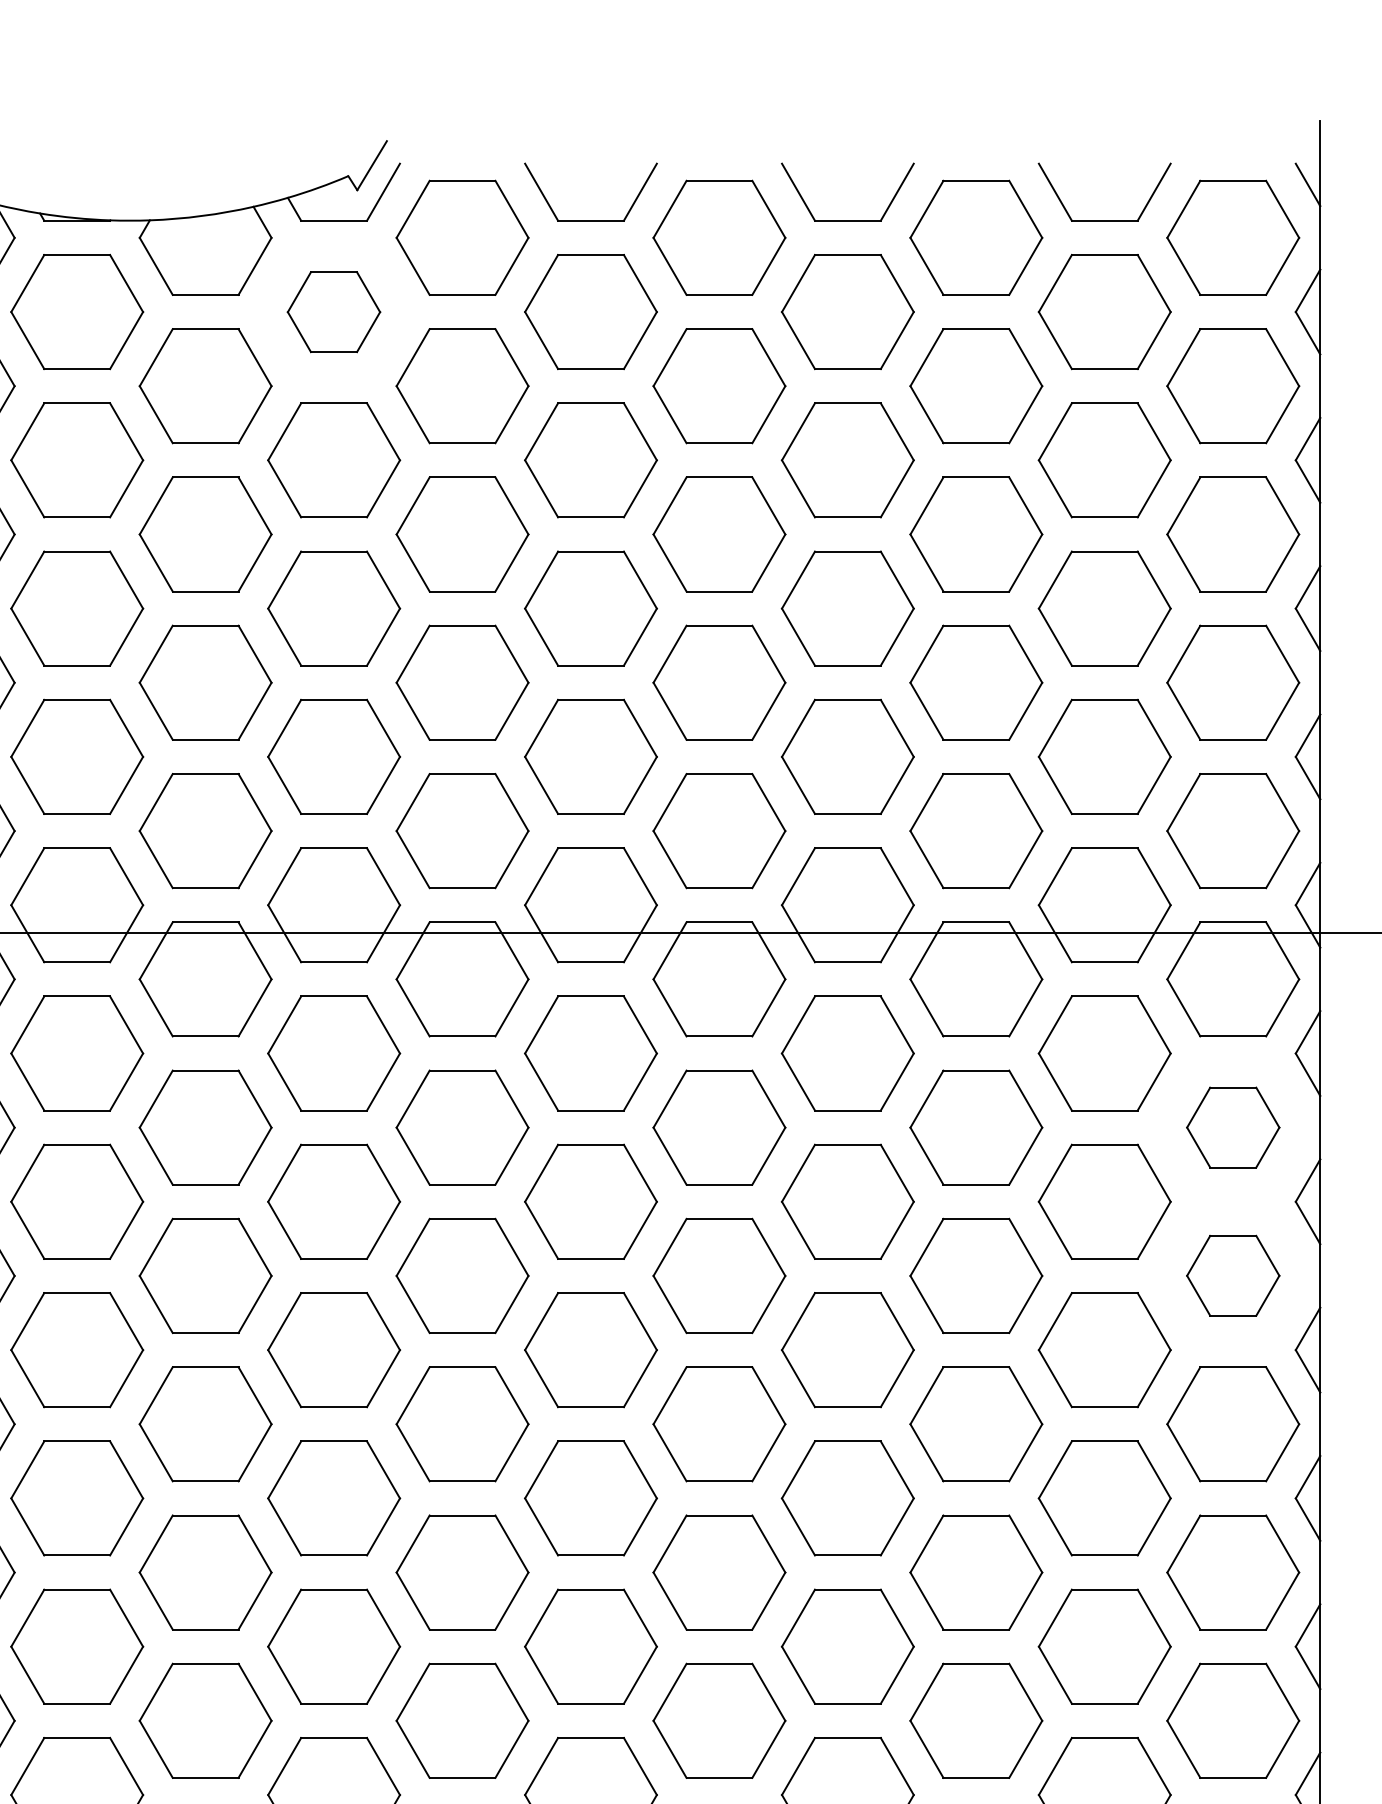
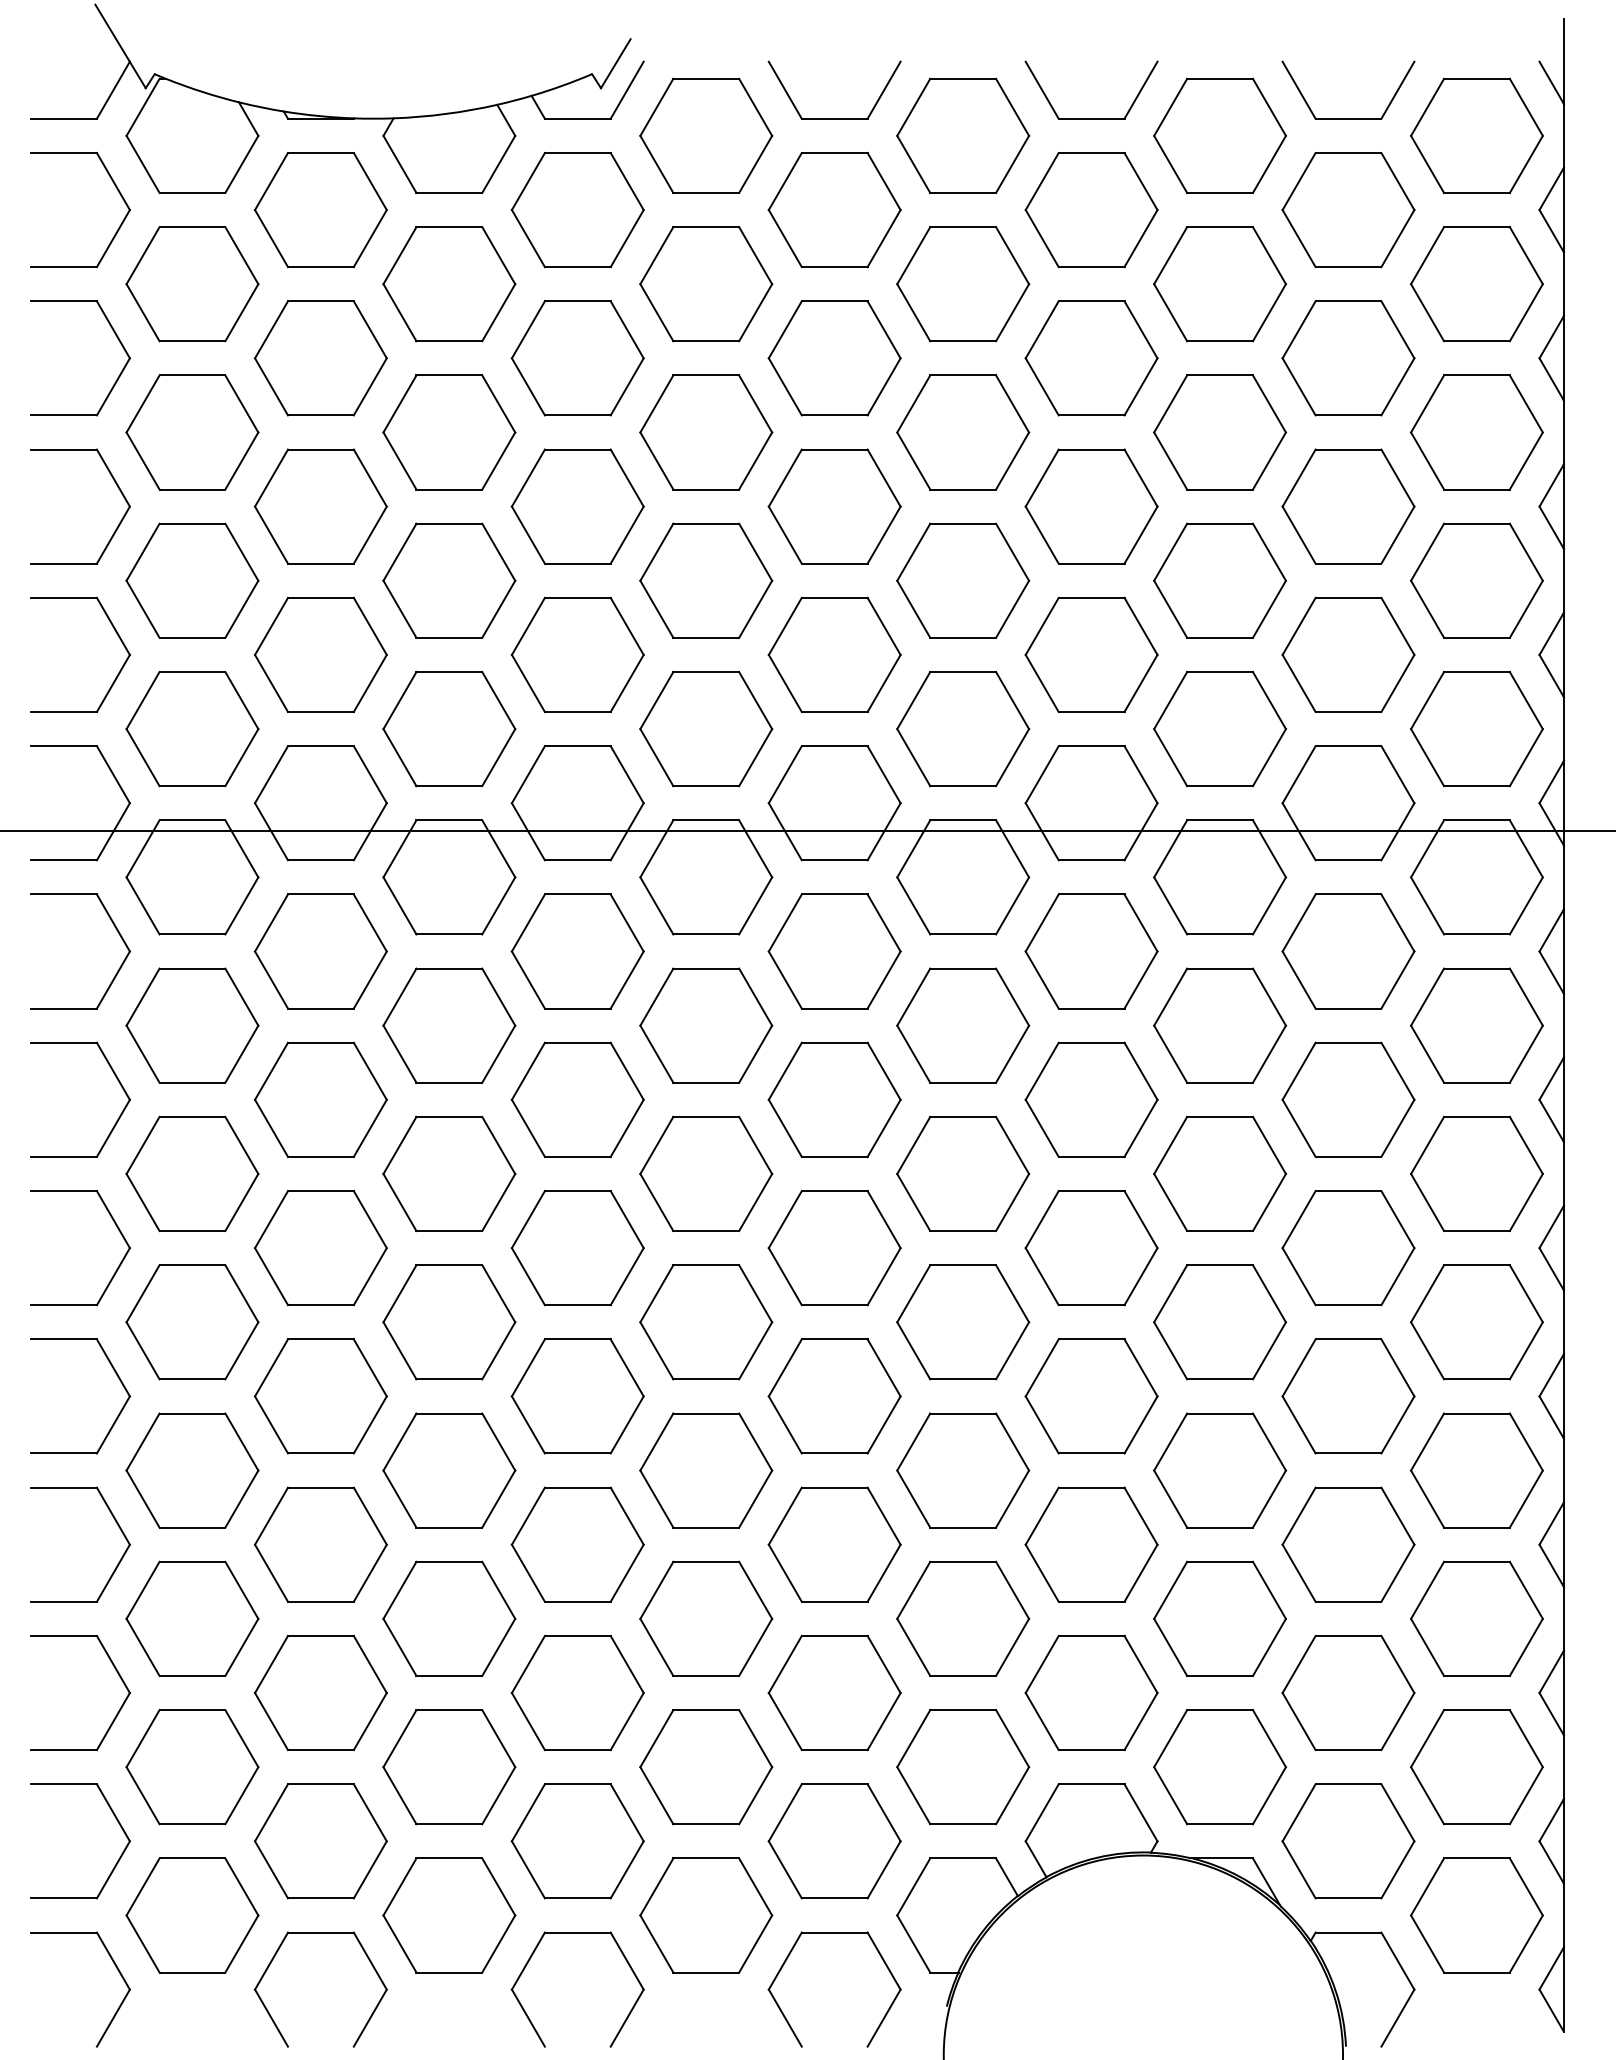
part: (333, 312) -> (577, 210), size x1.43
part: (1232, 1127) -> (1476, 1025), size x1.43
part: (1232, 1275) -> (1476, 1173), size x1.43

